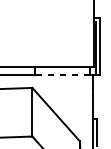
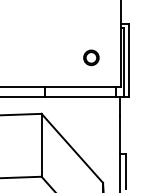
part: (70, 44) -> (91, 57), added
line: (62, 75) -> (80, 97), dashed -> solid

